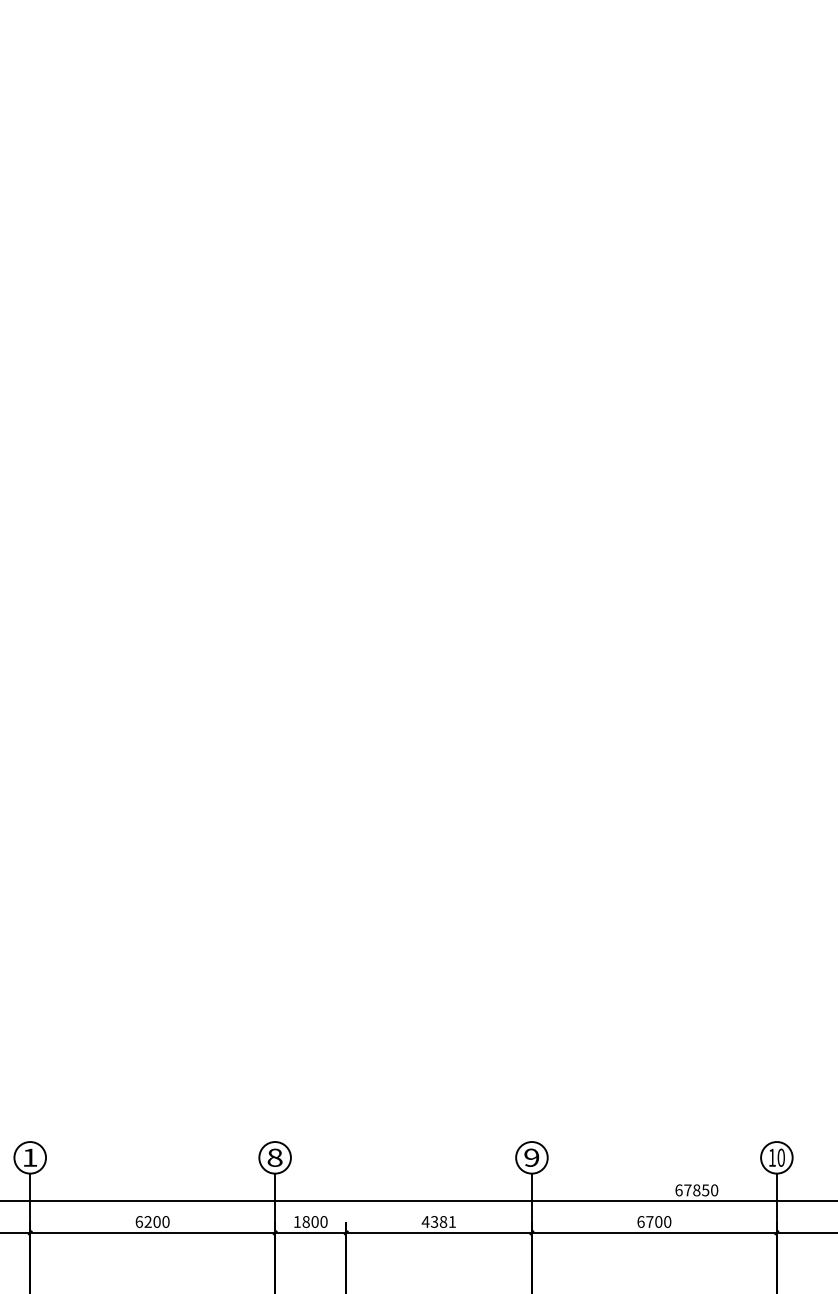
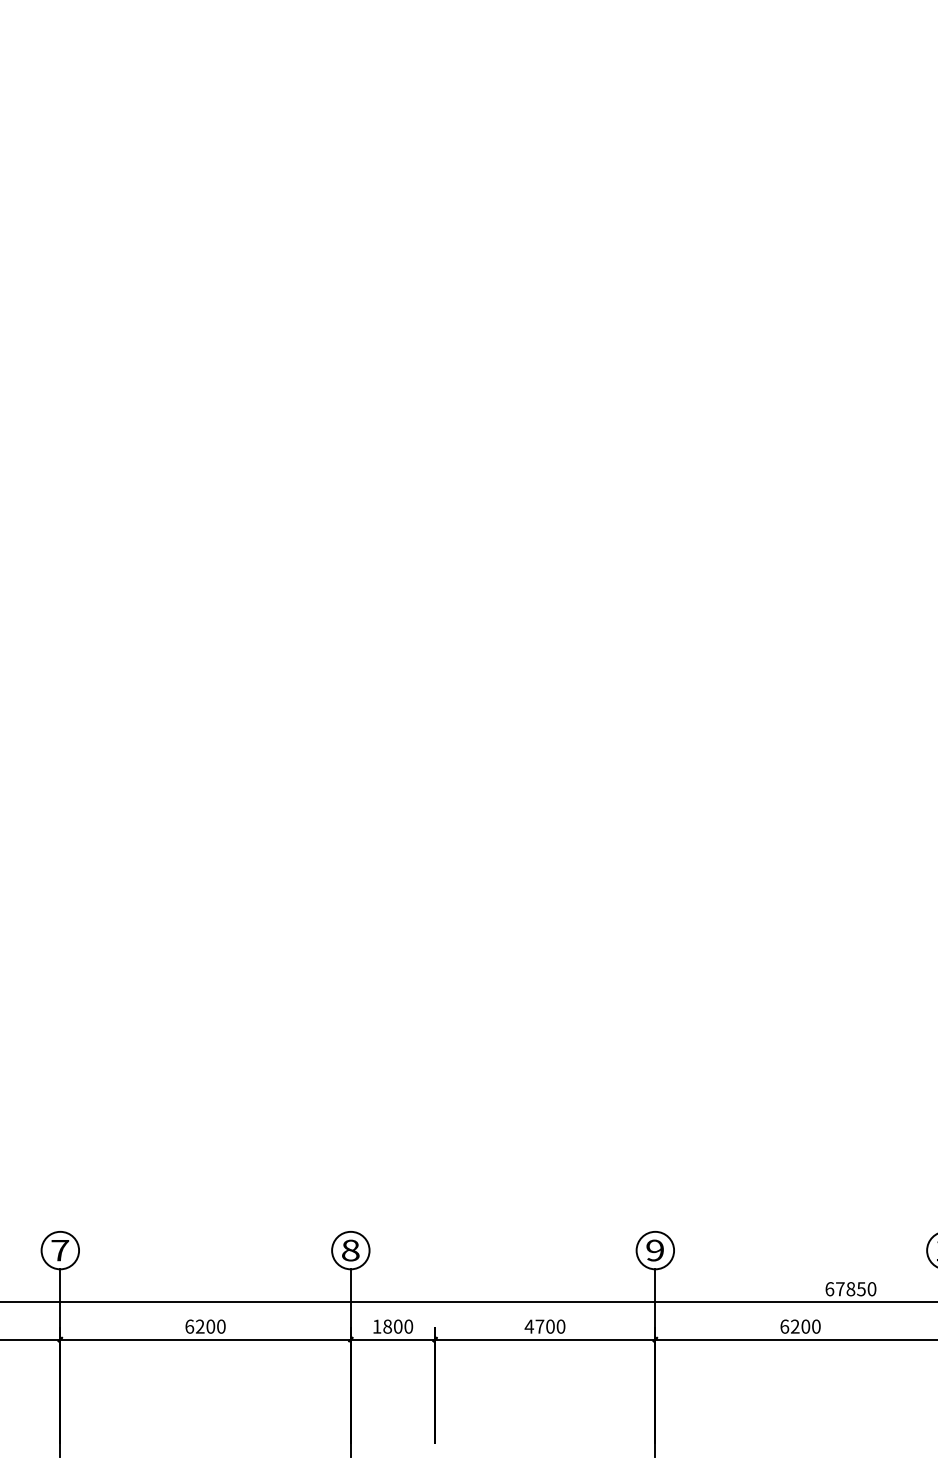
text: (29, 1157) -> (59, 1250), 1 -> 7
text: (443, 1221) -> (550, 1326), 4381 -> 4700
text: (649, 1221) -> (794, 1326), 6700 -> 6200

